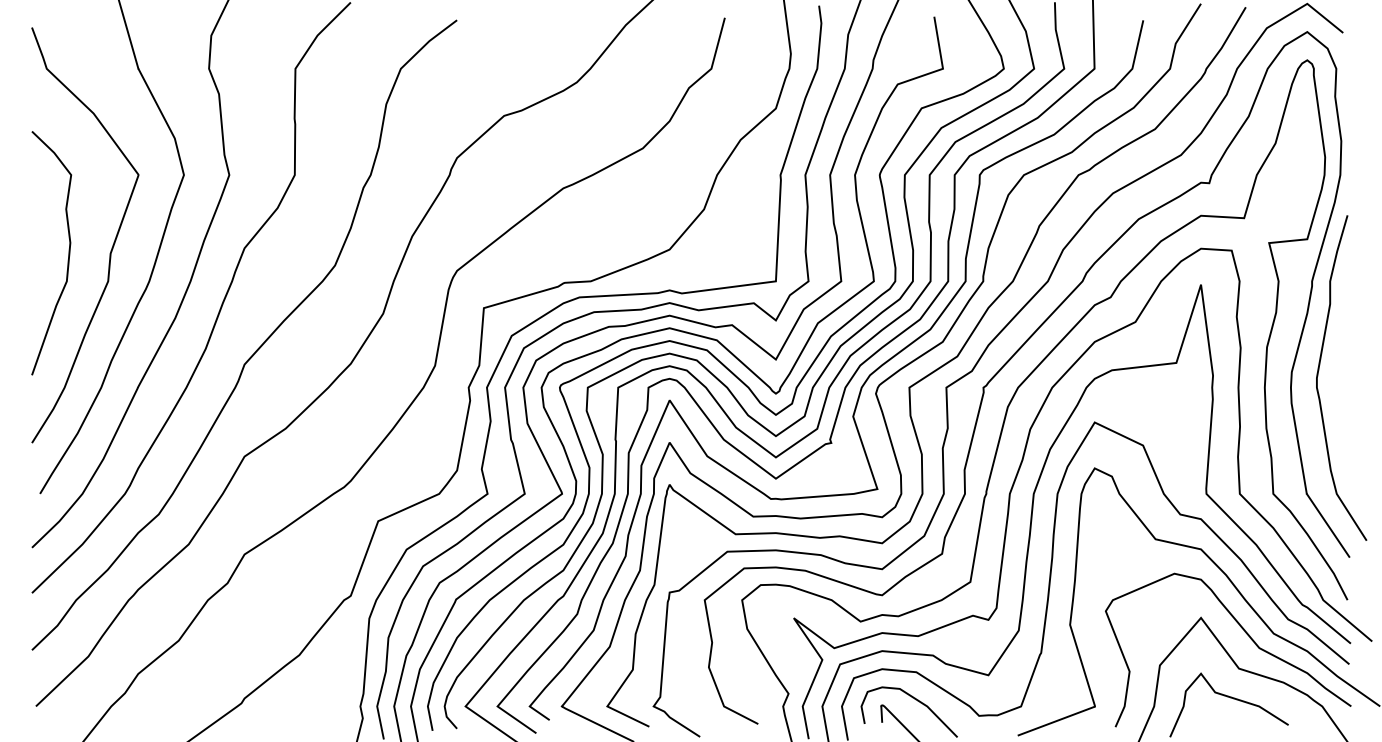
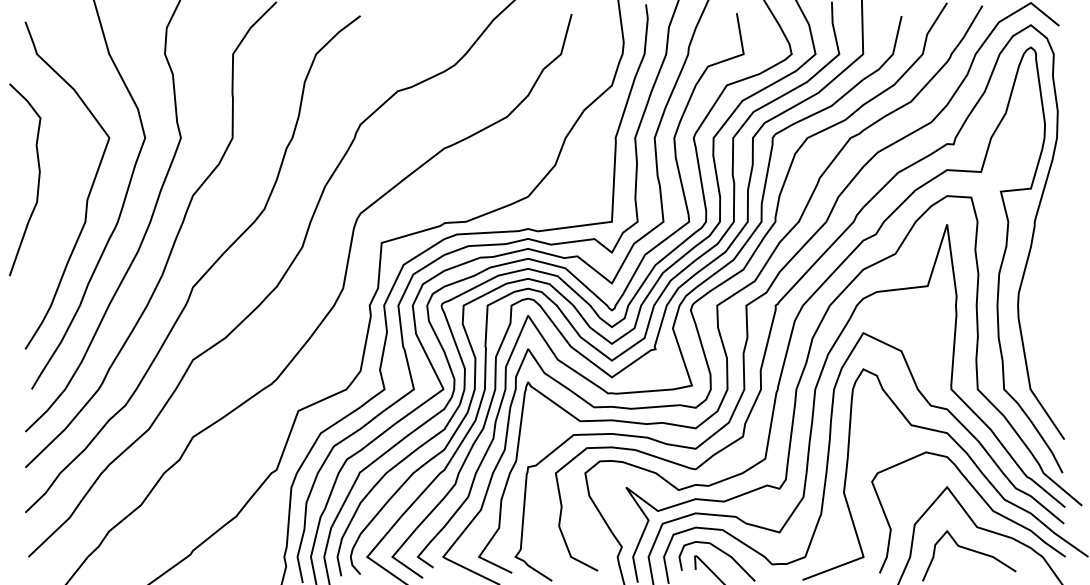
curve: (68, 253) -> (38, 180), moved
curve: (1318, 376) -> (1039, 296), removed

